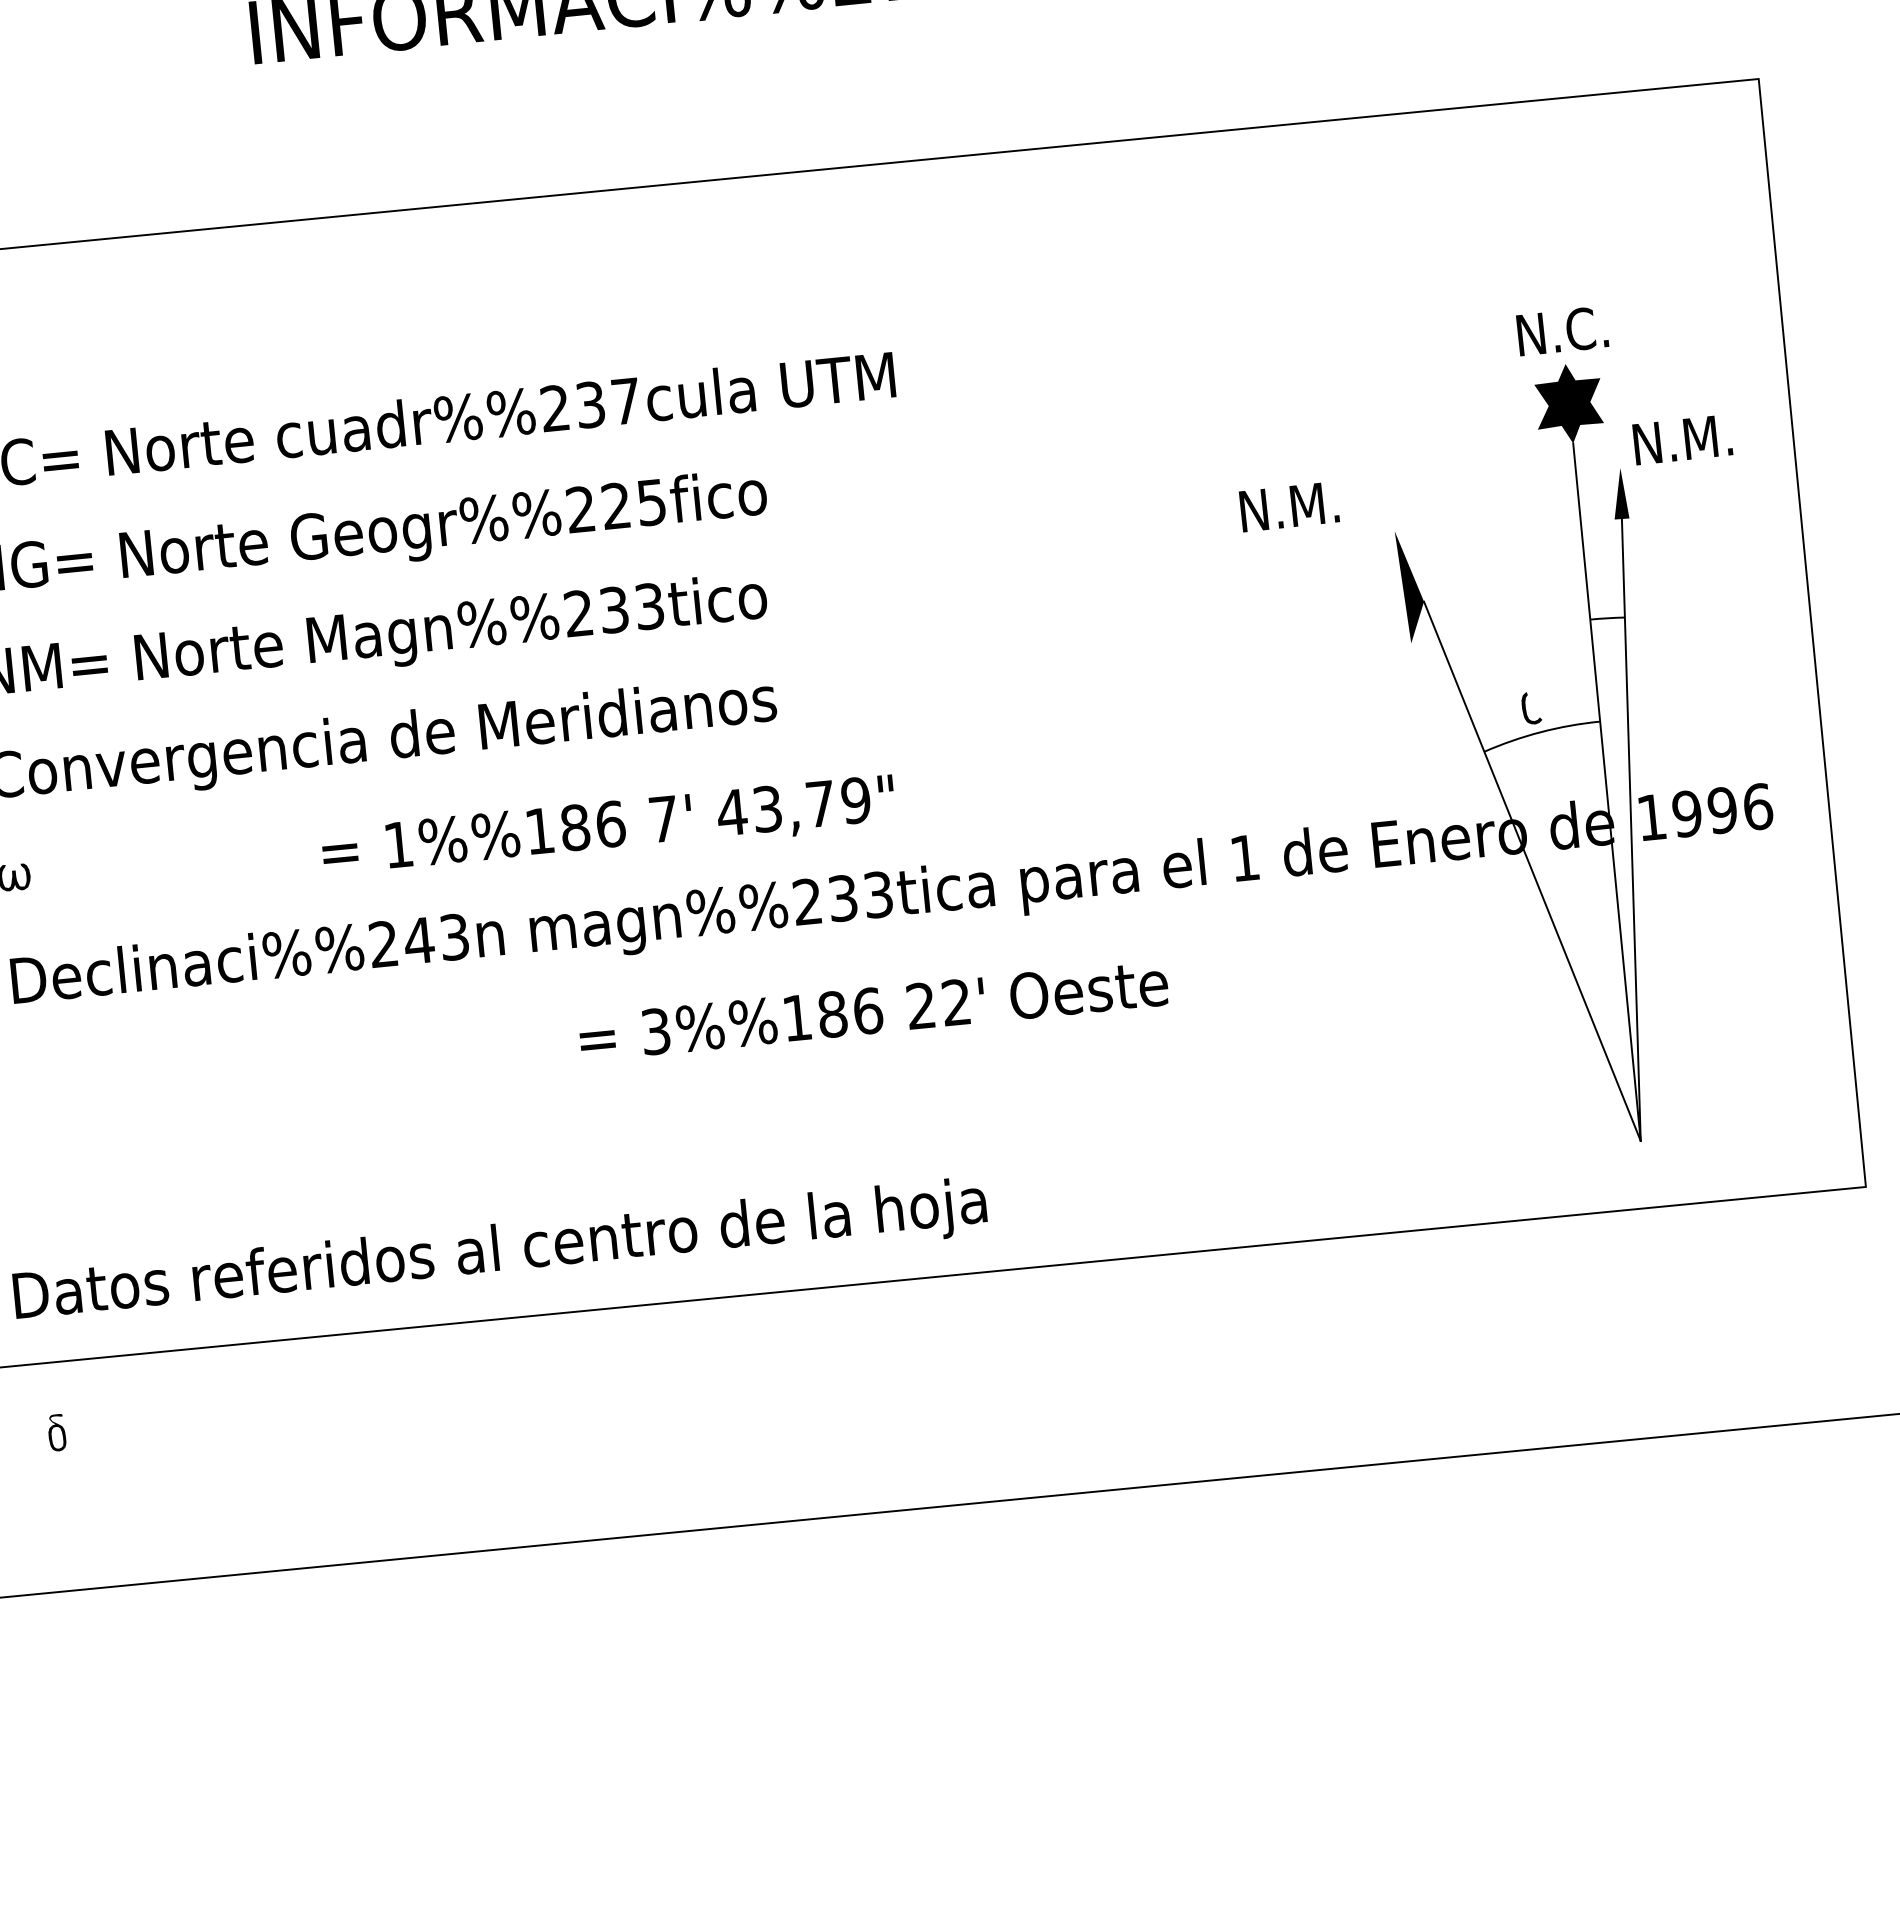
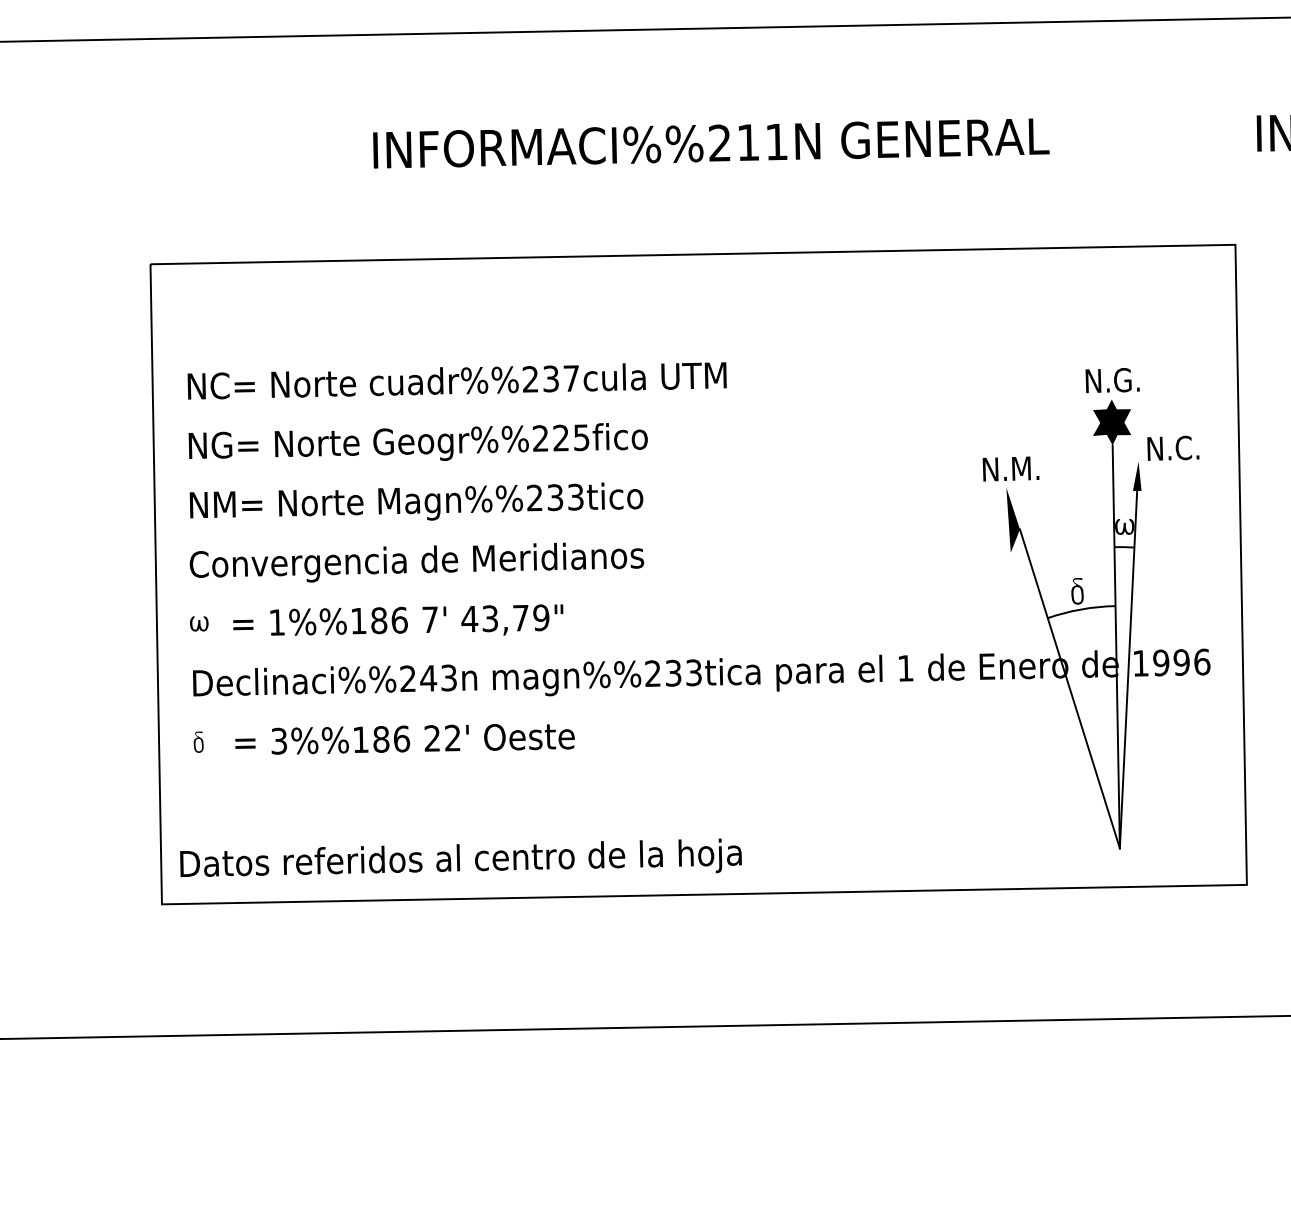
text: (1597, 328) -> (1131, 380), N.C. -> N.G.
text: (1706, 436) -> (1189, 447), N.M. -> N.C.
text: (1288, 506) -> (1010, 468), moved
fill: (1604, 582) -> (1124, 526), added
fill: (1531, 698) -> (1077, 589), added
text: (608, 822) -> (398, 619), moved
text: (872, 1011) -> (404, 739), moved
part: (56, 1431) -> (198, 741), moved

